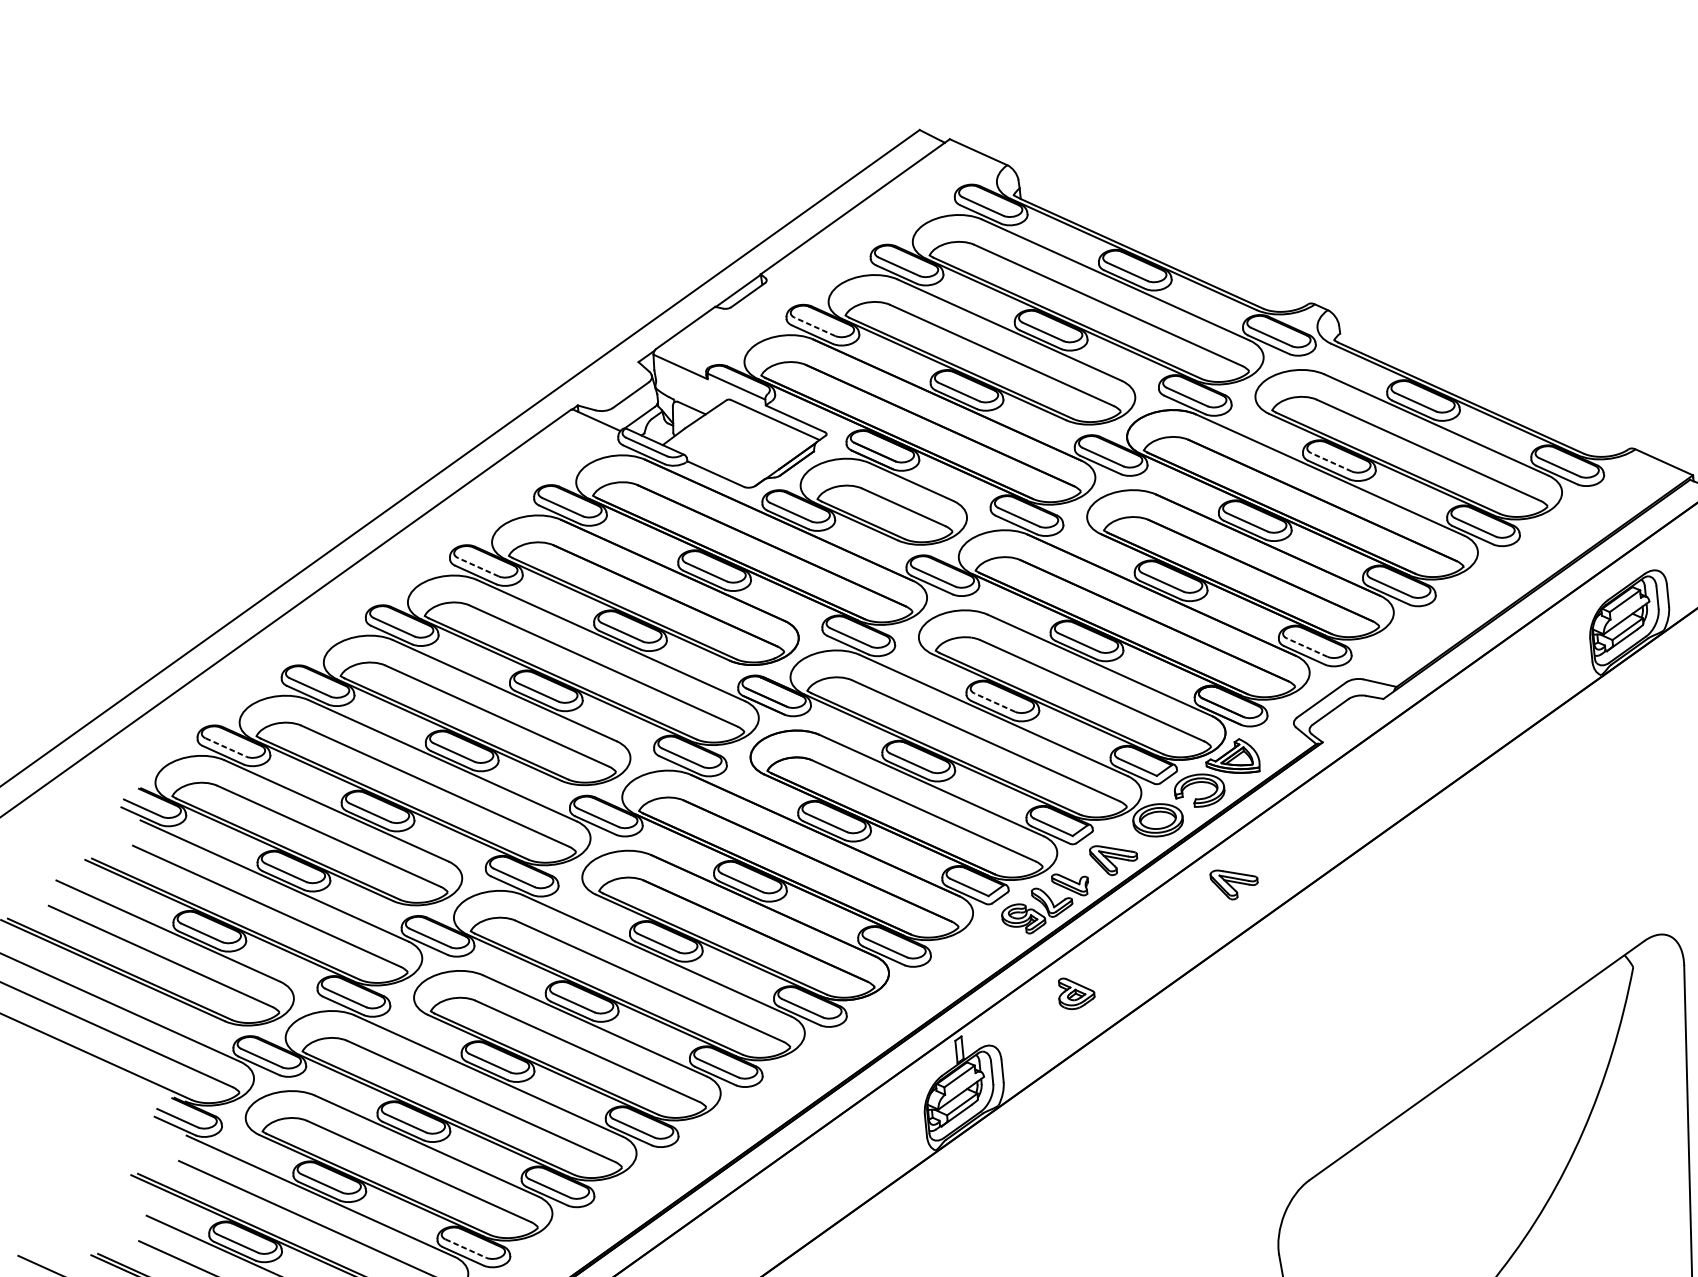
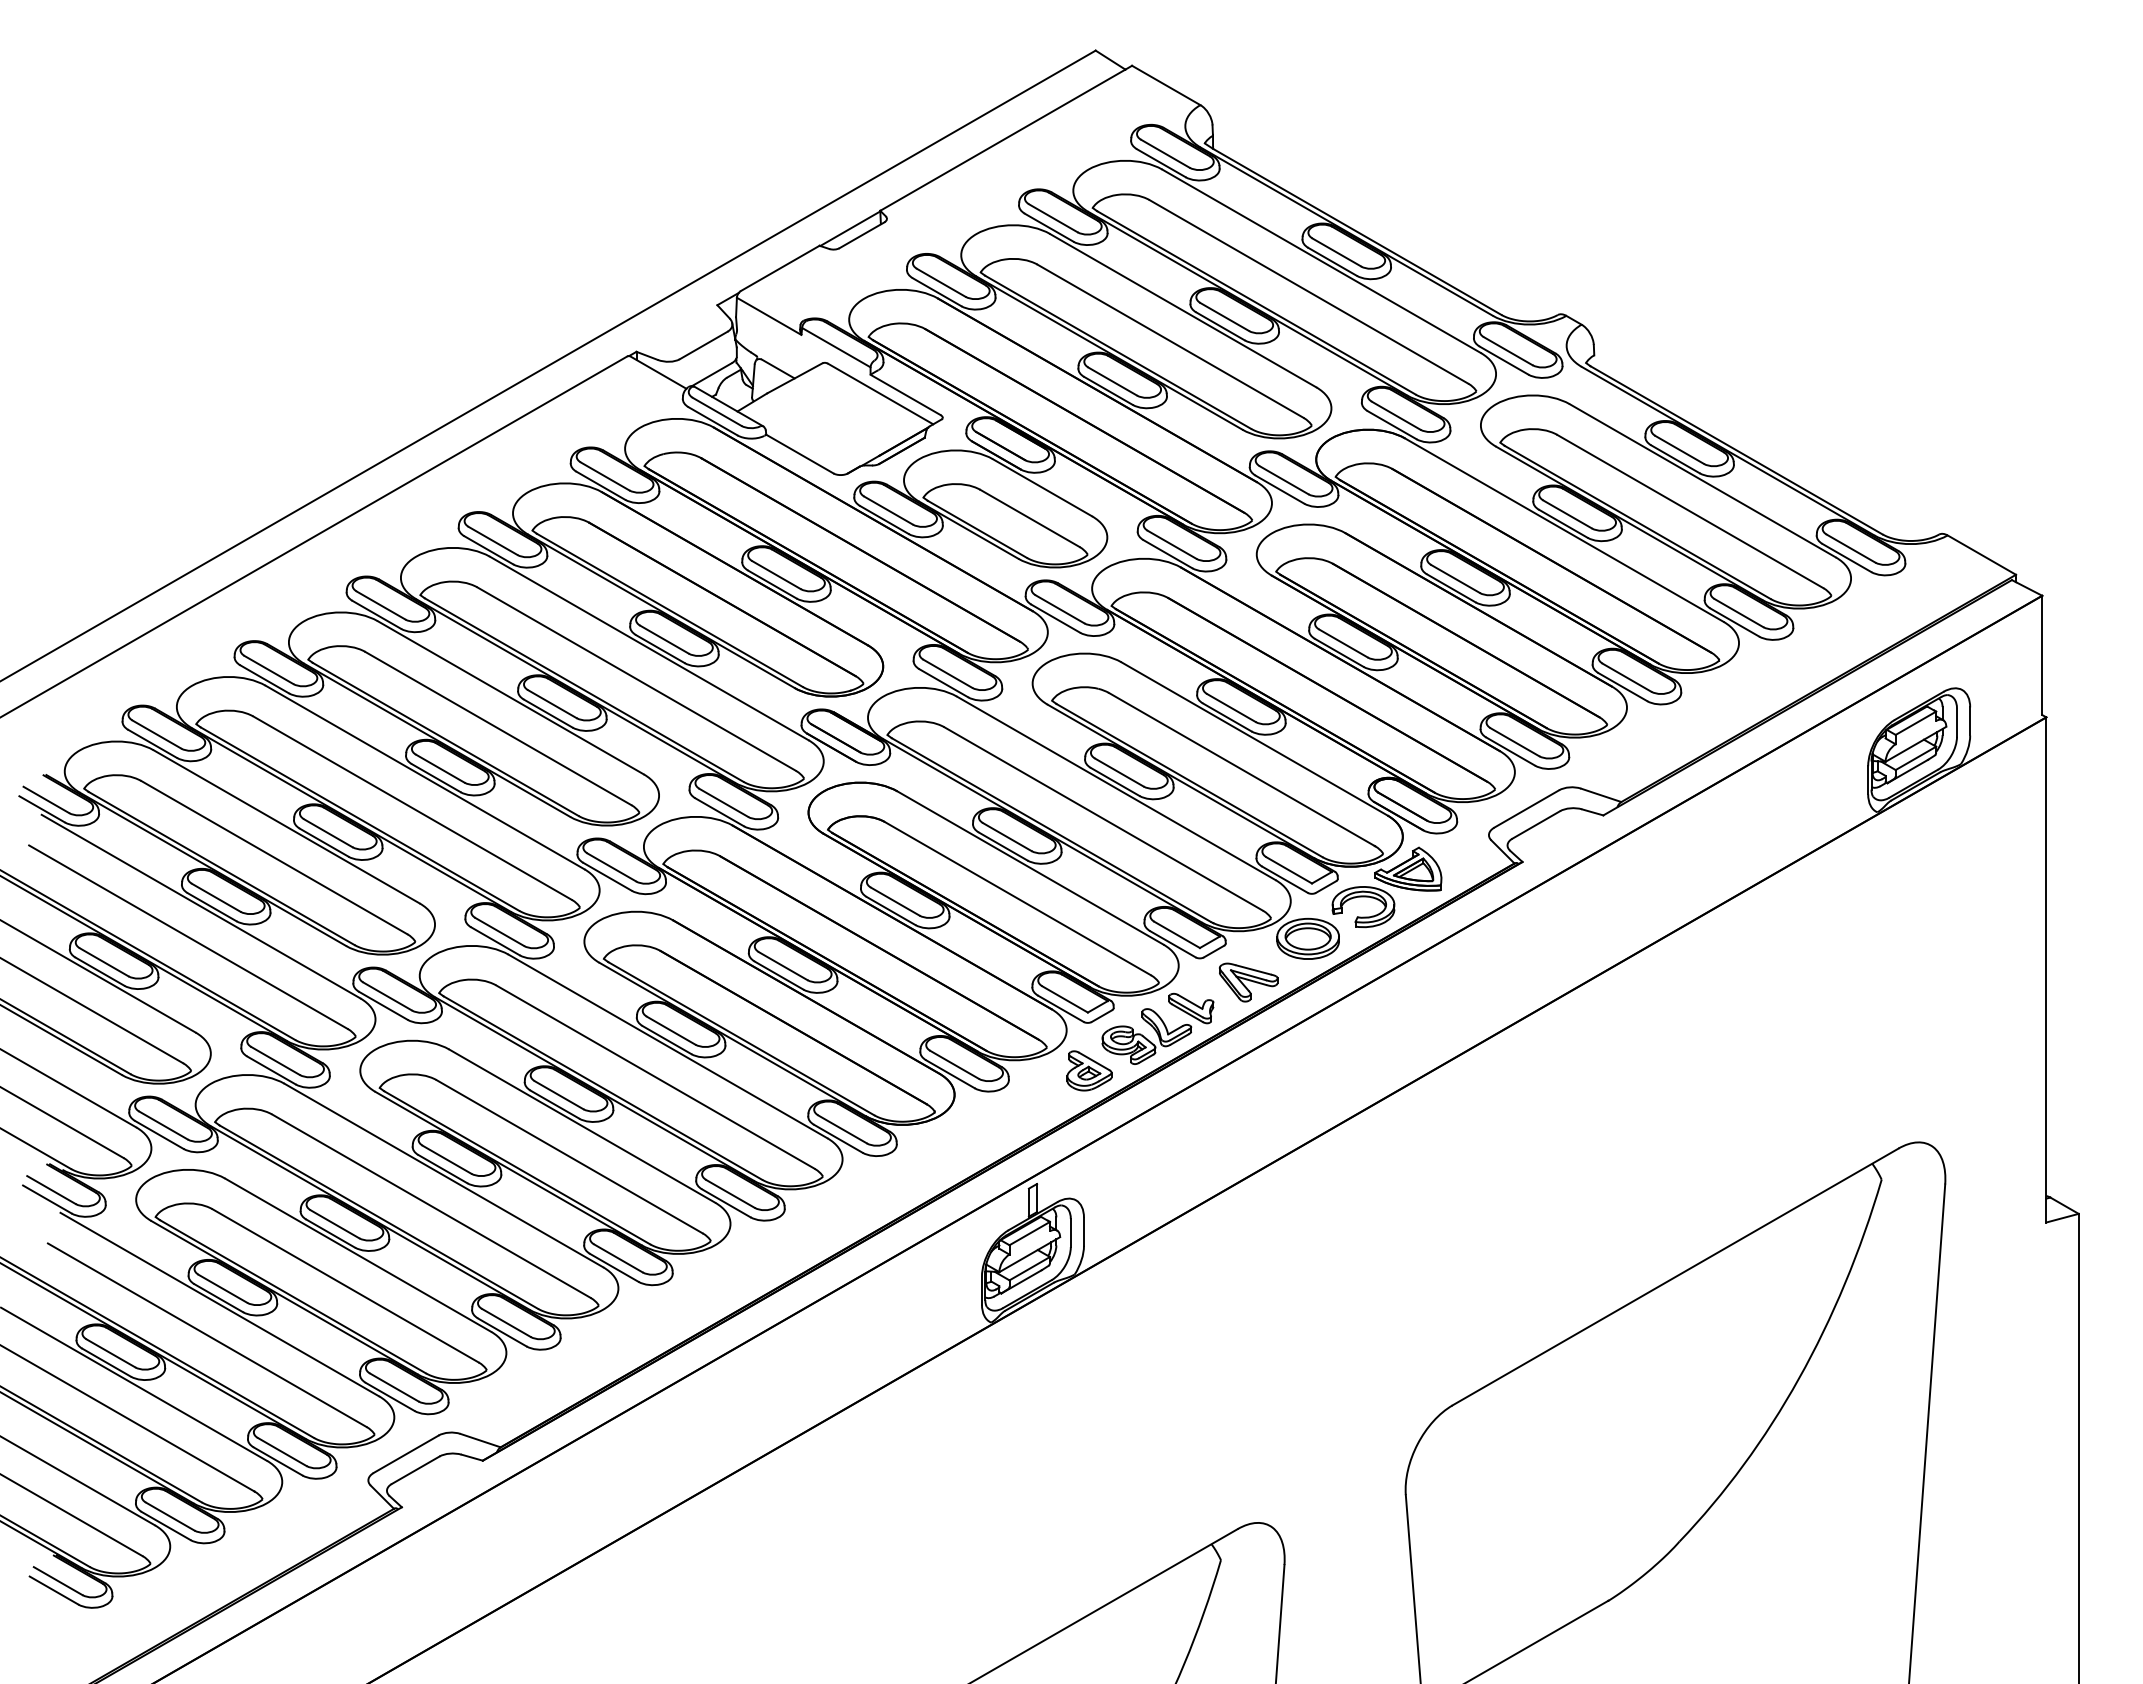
line: (814, 326) -> (940, 282), dashed -> solid
line: (1331, 462) -> (1567, 514), dashed -> solid
line: (478, 566) -> (493, 540), dashed -> solid
line: (1306, 647) -> (1514, 741), dashed -> solid
line: (994, 702) -> (1118, 772), dashed -> solid
line: (225, 747) -> (156, 734), dashed -> solid
part: (1234, 883) -> (1395, 1027), removed
part: (1076, 992) -> (1089, 1070), moved
line: (466, 1248) -> (394, 1387), dashed -> solid

